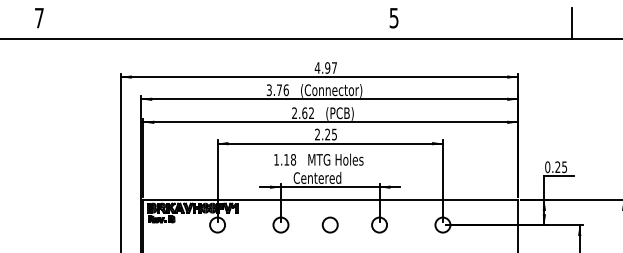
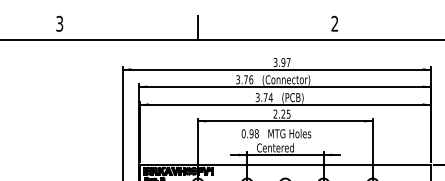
text: (39, 17) -> (59, 23), 7 -> 3
text: (393, 17) -> (334, 23), 5 -> 2
line: (217, 23) -> (197, 28), added
text: (317, 67) -> (275, 62), 4.97 -> 3.97
text: (303, 113) -> (264, 97), 2.62 -> 3.74
text: (281, 159) -> (247, 133), 1.18 -> 0.98

